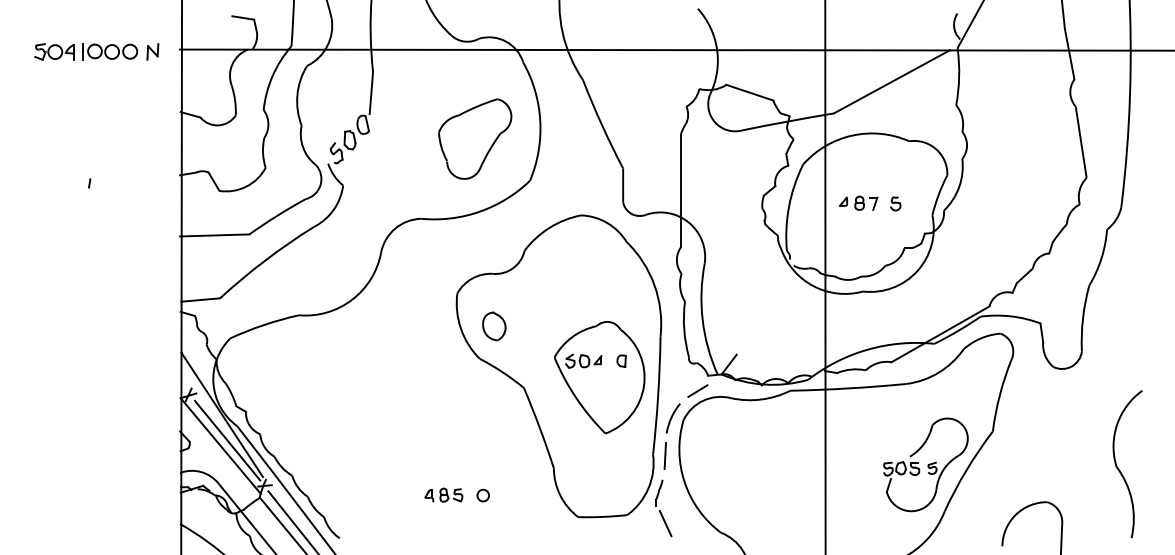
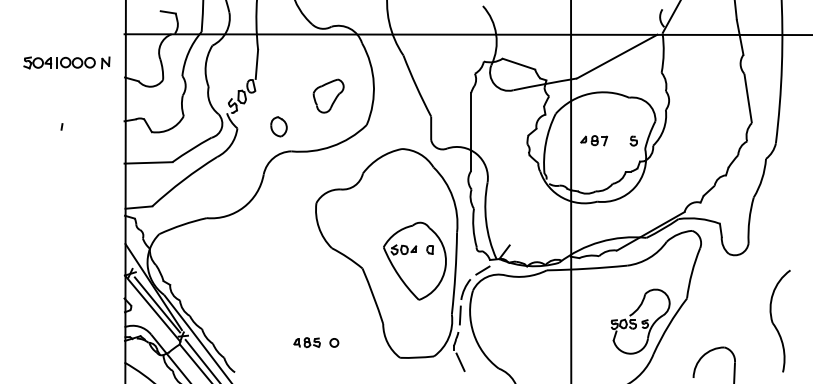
part: (96, 51) -> (66, 62), moved
part: (474, 138) -> (328, 95), size x0.6
part: (895, 203) -> (633, 140), moved
part: (493, 325) -> (278, 126), moved

